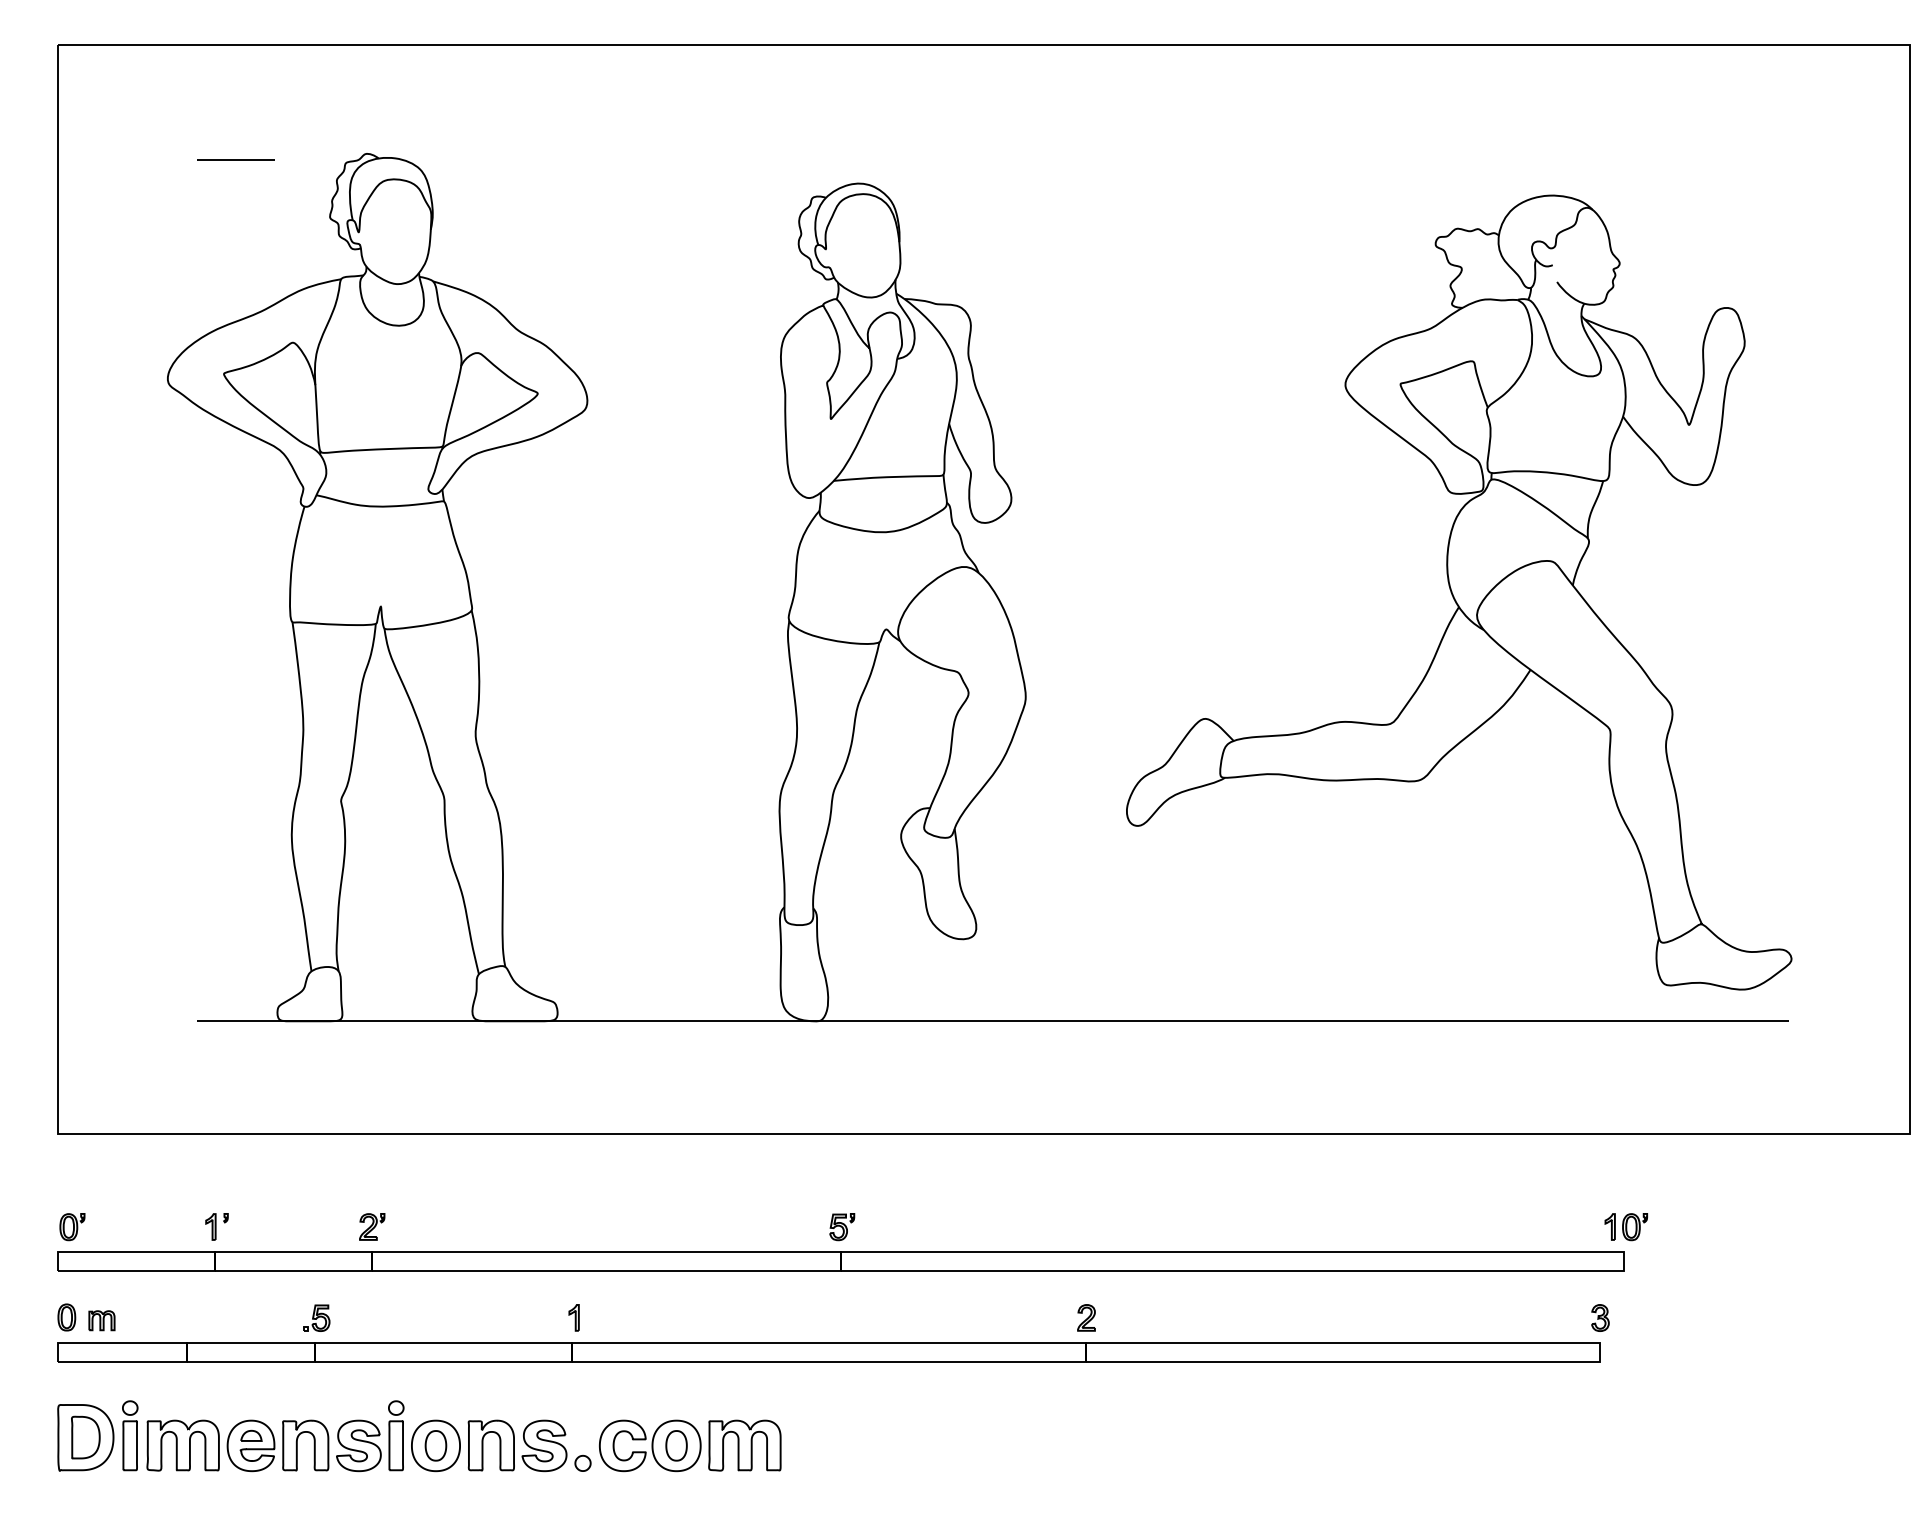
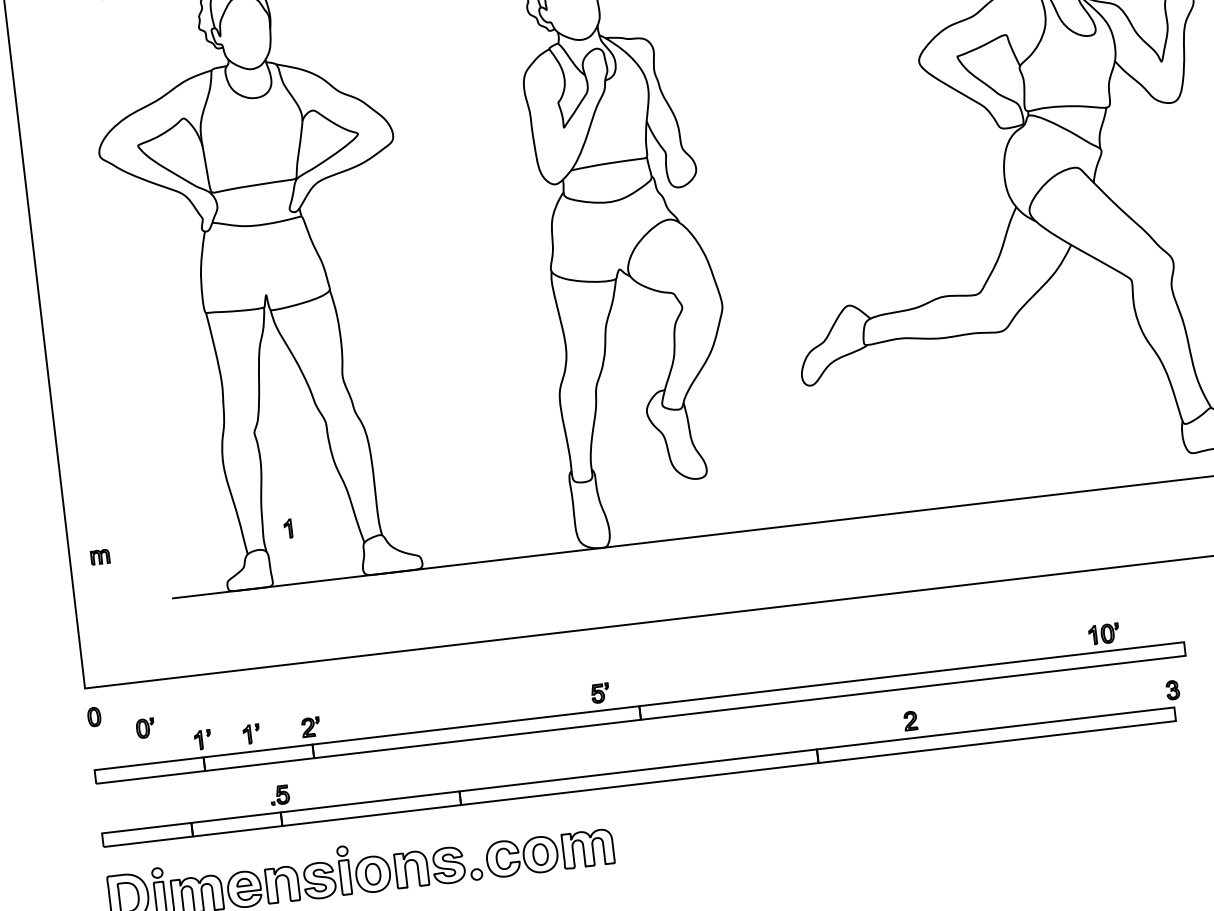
part: (286, 1226) -> (251, 733), added
part: (72, 1227) -> (145, 728), moved
part: (842, 1227) -> (600, 693), moved
part: (1625, 1227) -> (1103, 634), moved
part: (66, 1317) -> (94, 717), moved
part: (573, 1317) -> (287, 528), moved
part: (1086, 1317) -> (910, 720), moved
part: (101, 1320) -> (99, 557), moved

